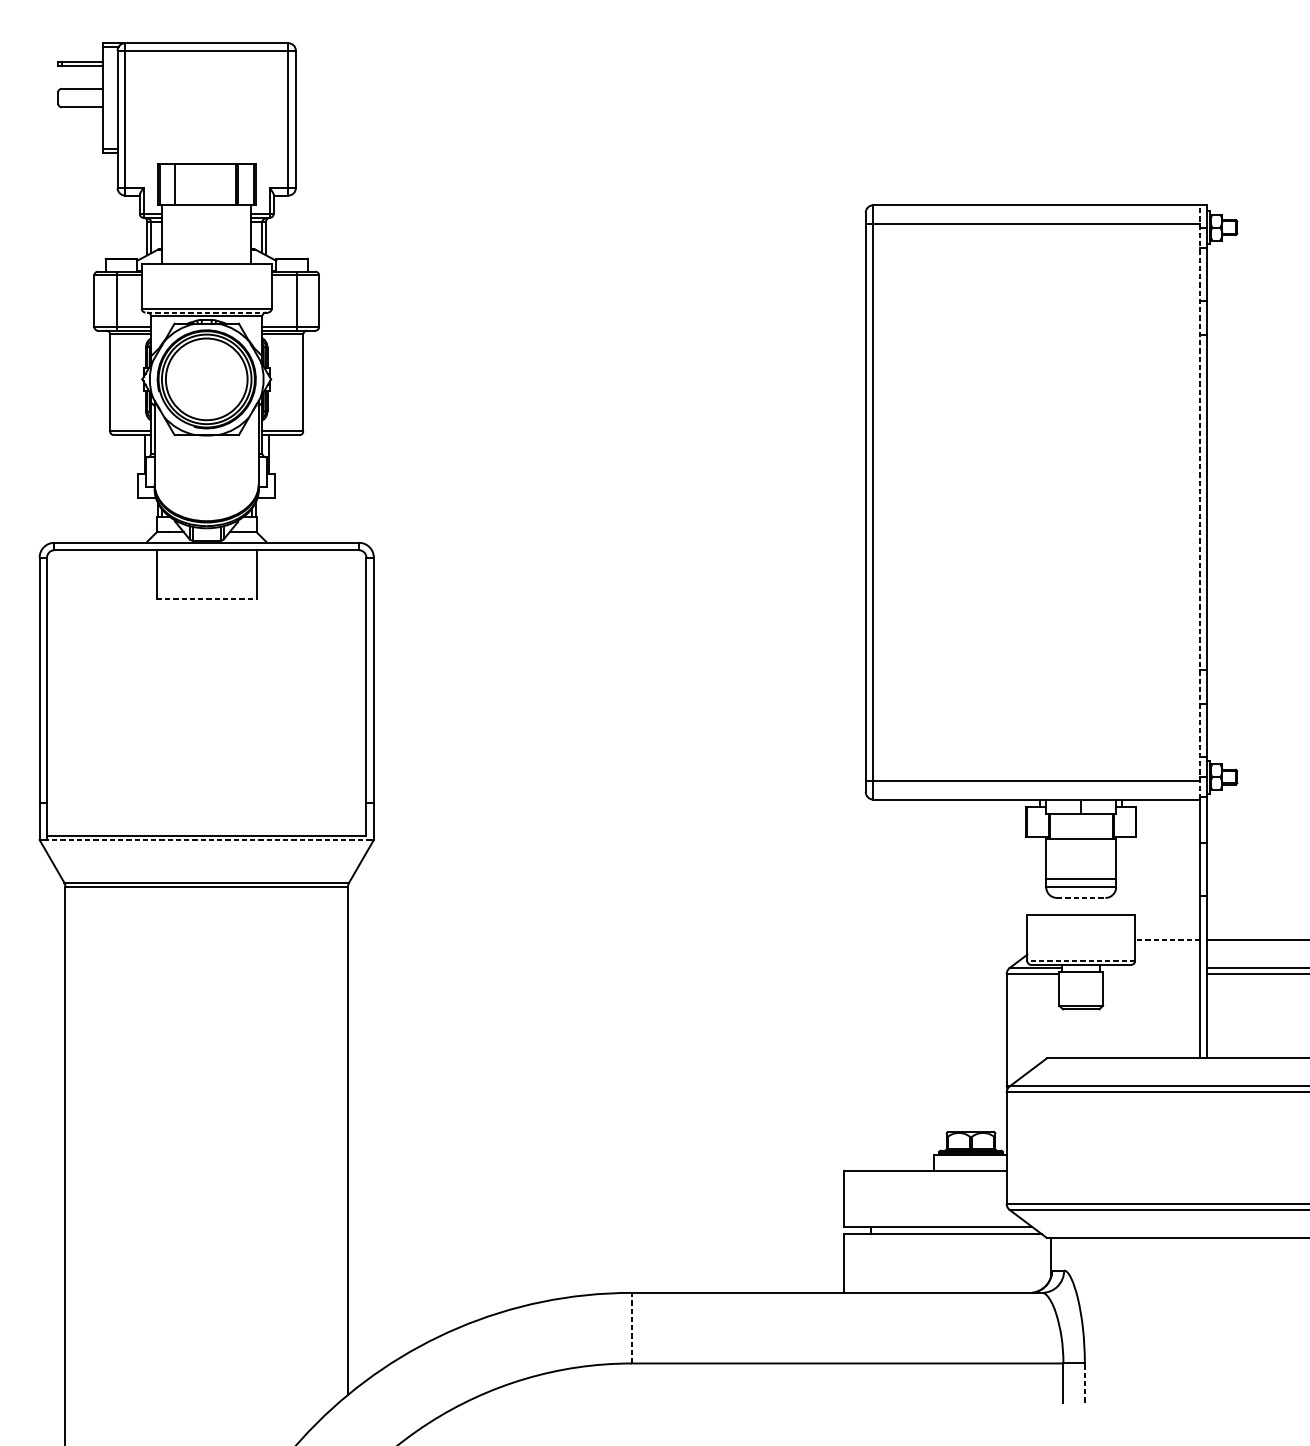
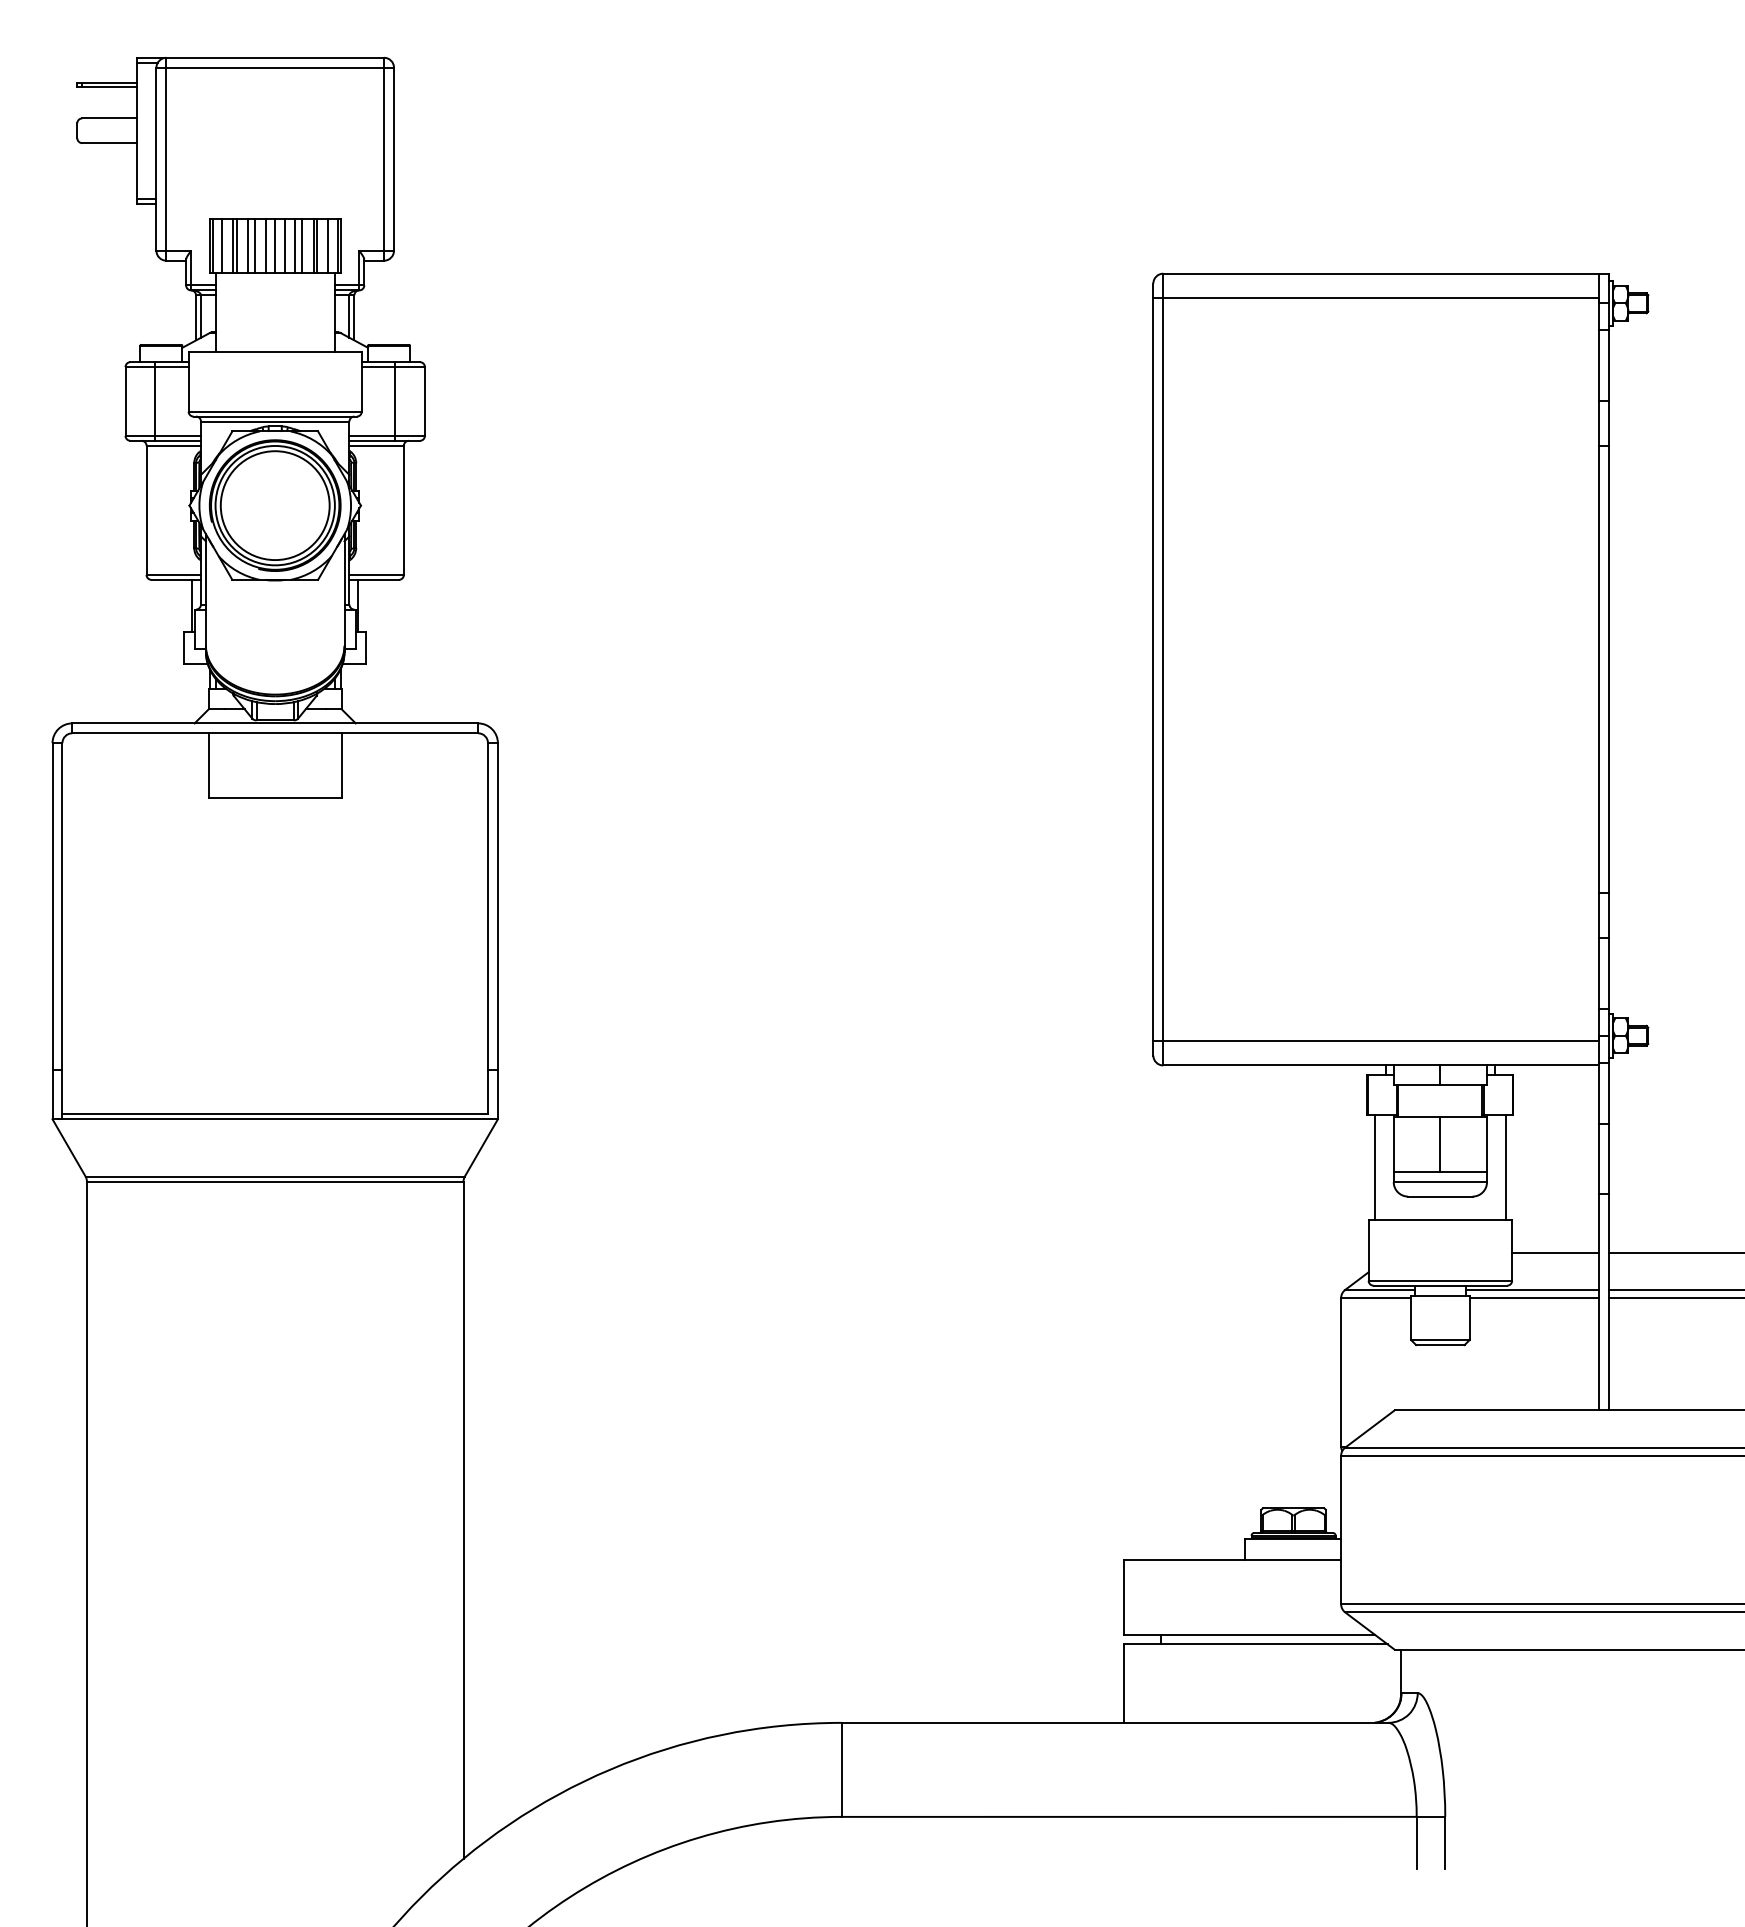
line: (167, 184) -> (222, 245), added
line: (177, 184) -> (236, 245), added
line: (186, 184) -> (248, 245), added
line: (191, 184) -> (254, 245), added
line: (199, 184) -> (265, 245), added
line: (206, 184) -> (275, 245), added
line: (213, 184) -> (284, 245), added
line: (221, 184) -> (295, 245), added
line: (227, 184) -> (302, 245), added
line: (246, 184) -> (328, 245), added
line: (206, 312) -> (275, 416), dashed -> solid
line: (1199, 502) -> (1598, 669), dashed -> solid
line: (206, 598) -> (275, 797), dashed -> solid
line: (206, 840) -> (275, 1119), dashed -> solid
line: (1081, 858) -> (1440, 1144), added
line: (1031, 875) -> (1374, 1166), added
line: (1130, 875) -> (1505, 1166), added
line: (1081, 897) -> (1440, 1196), dashed -> solid
line: (1166, 939) -> (1554, 1252), dashed -> solid
line: (1081, 960) -> (1440, 1280), dashed -> solid
line: (1149, 967) -> (1531, 1289), added
line: (1151, 974) -> (1533, 1298), added
line: (631, 1327) -> (841, 1769), dashed -> solid
line: (1085, 1382) -> (1445, 1842), dashed -> solid

